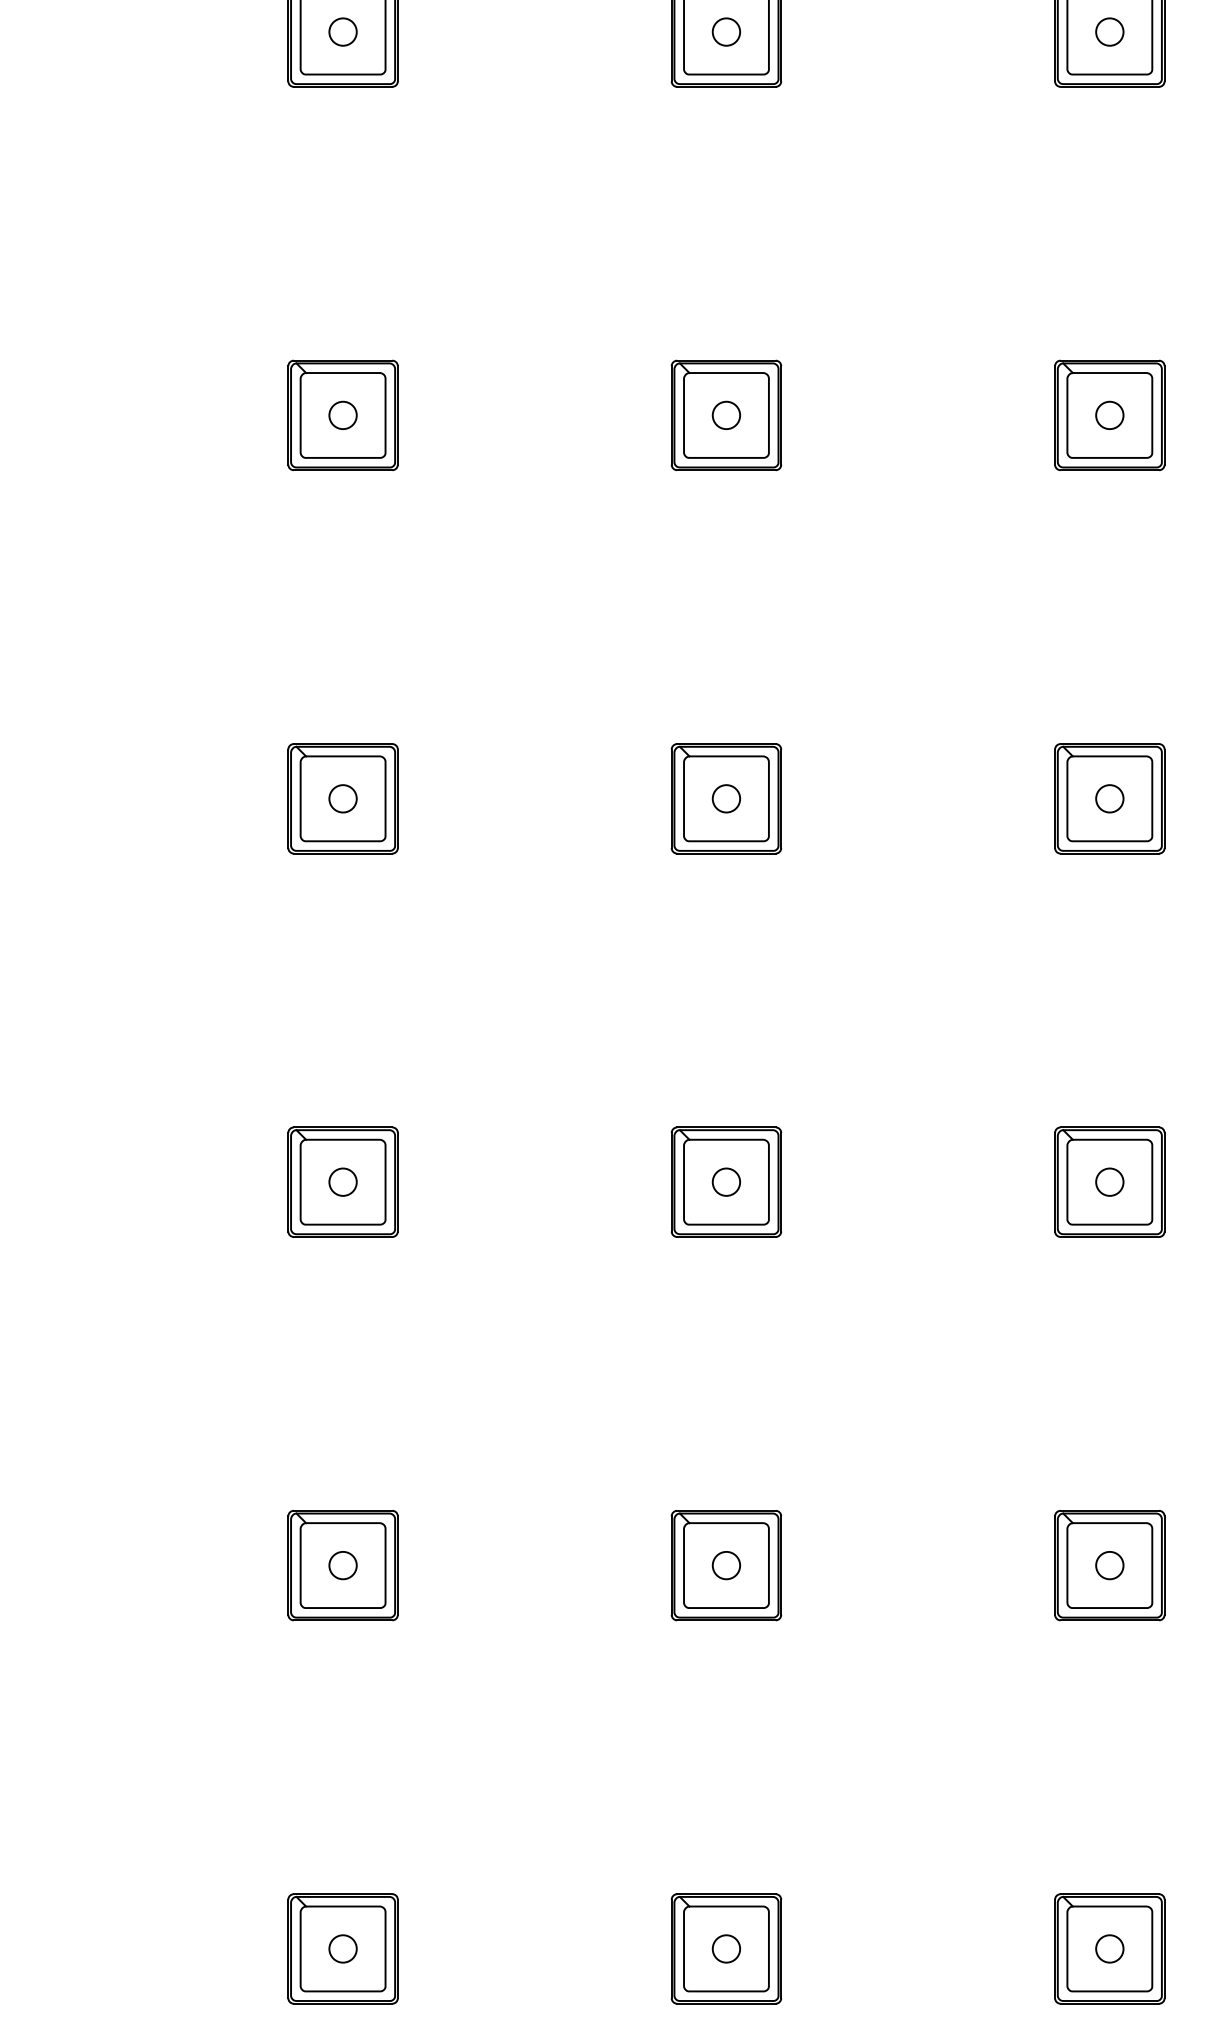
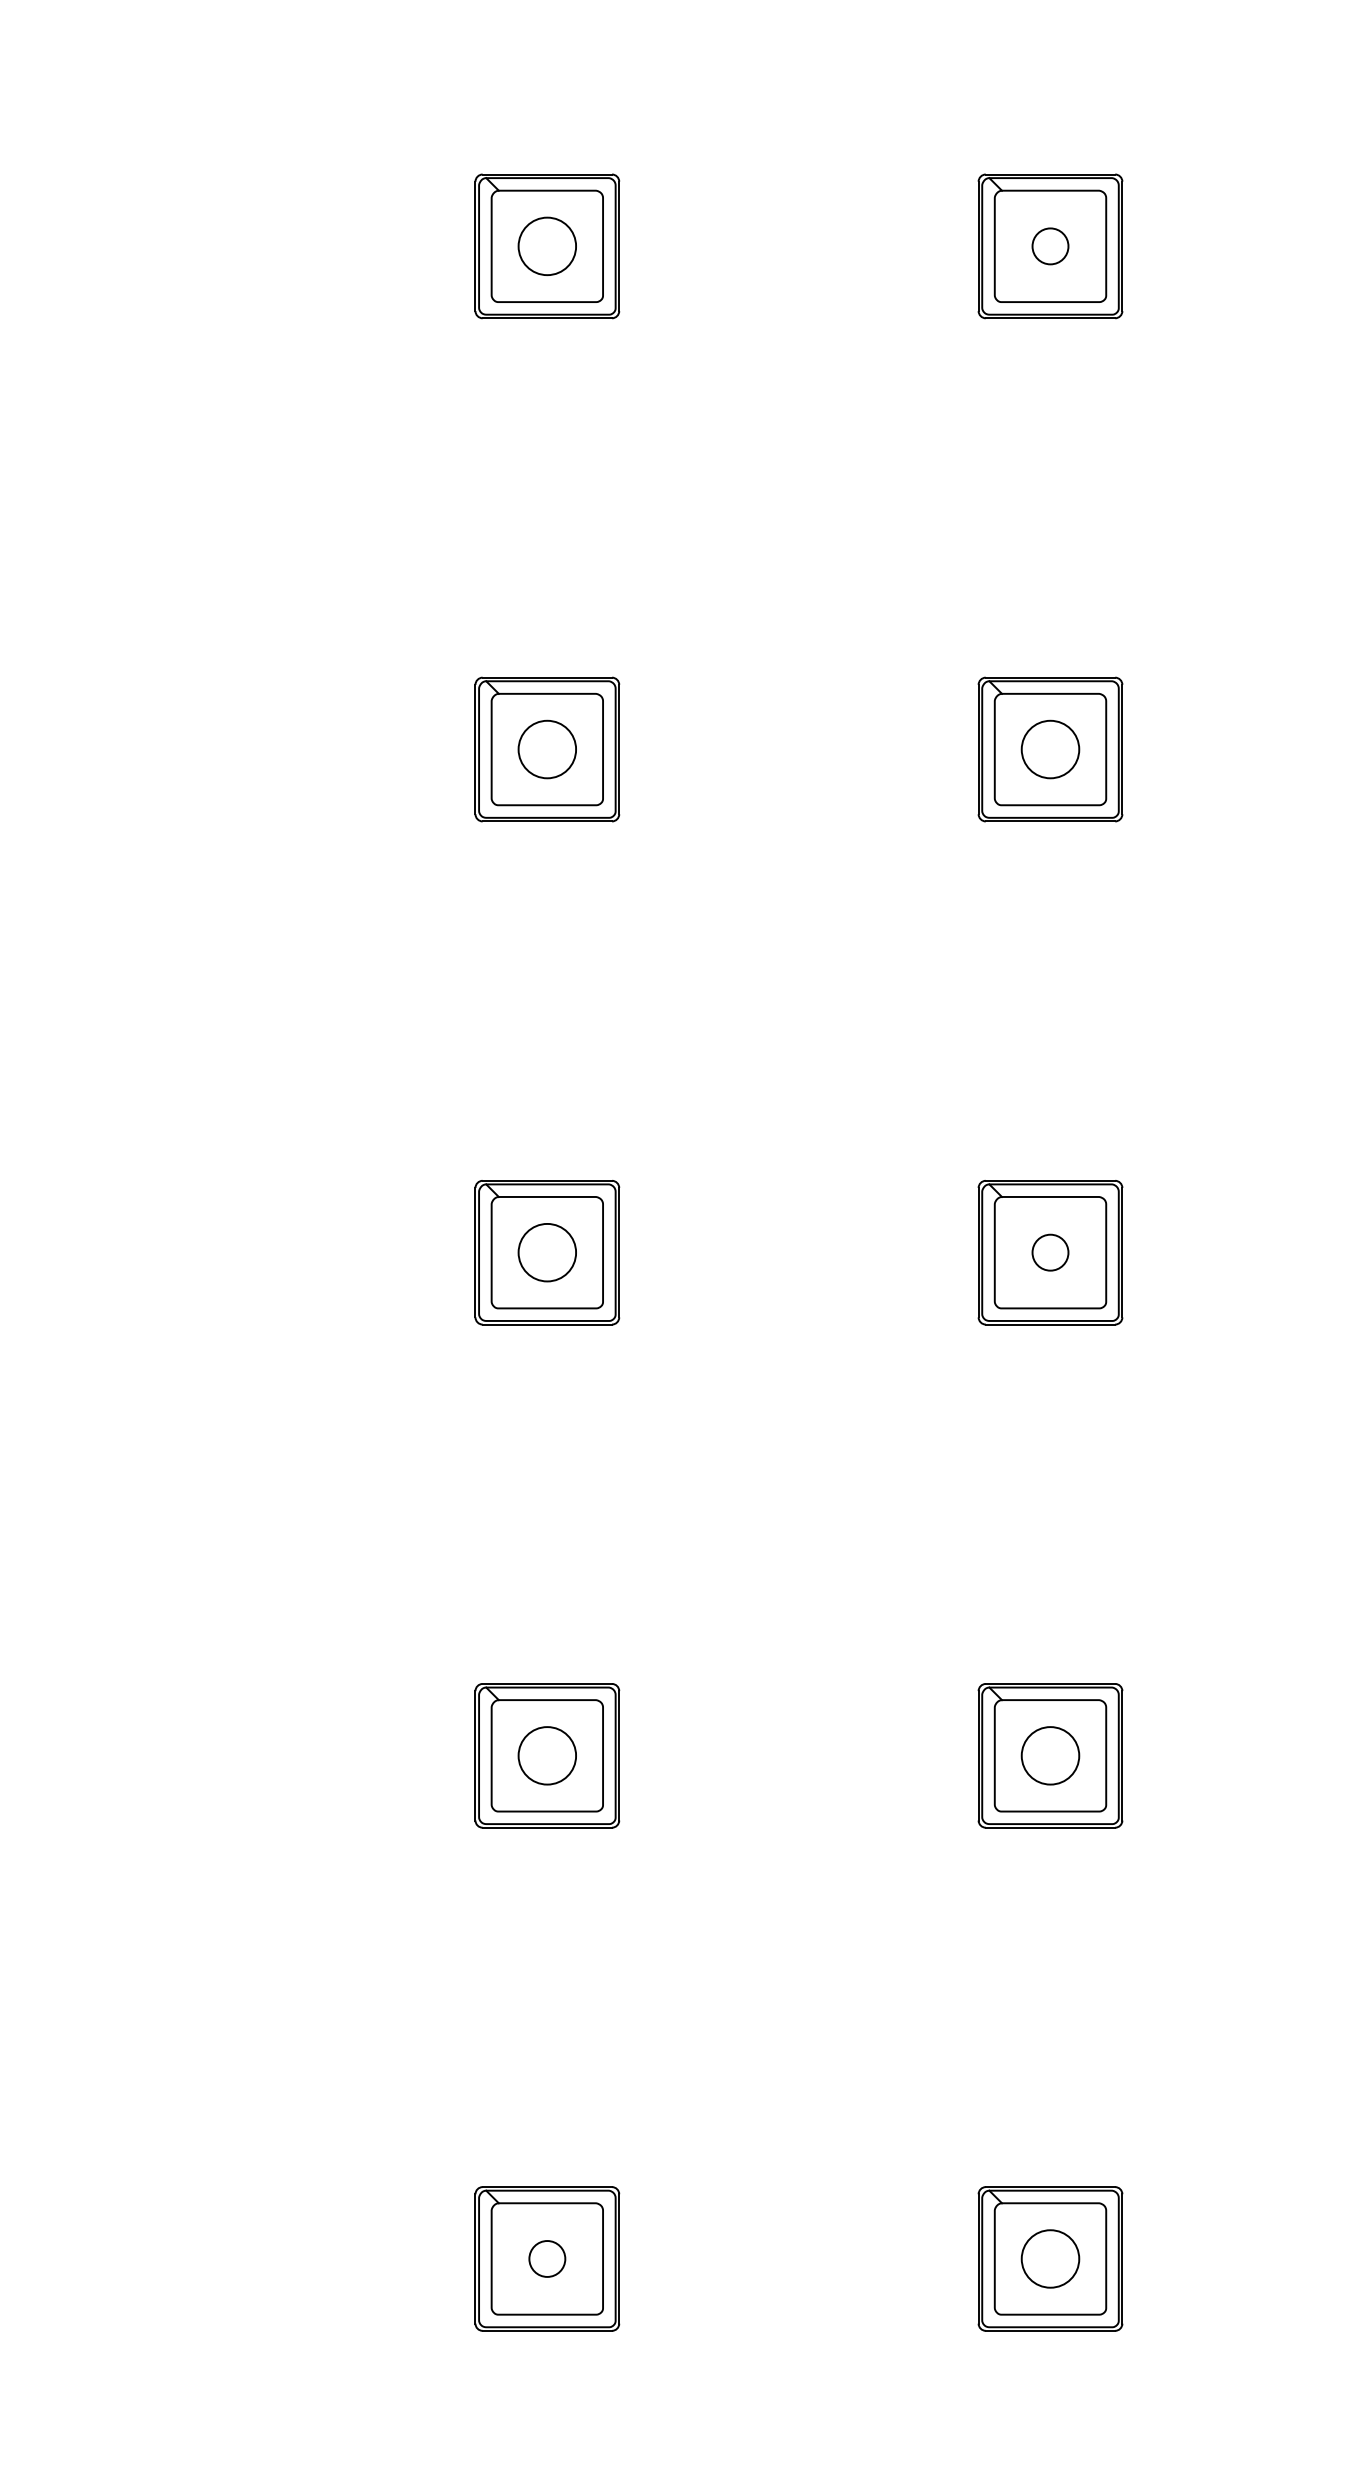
circle: (342, 415) -> (546, 246), size x1.6
circle: (342, 798) -> (546, 749), size x1.6
circle: (726, 798) -> (1050, 749), size x1.6
circle: (342, 1181) -> (546, 1251), size x1.6
circle: (342, 1565) -> (546, 1755), size x1.6
circle: (726, 1565) -> (1050, 1755), size x1.6
circle: (726, 1948) -> (1050, 2258), size x1.6

